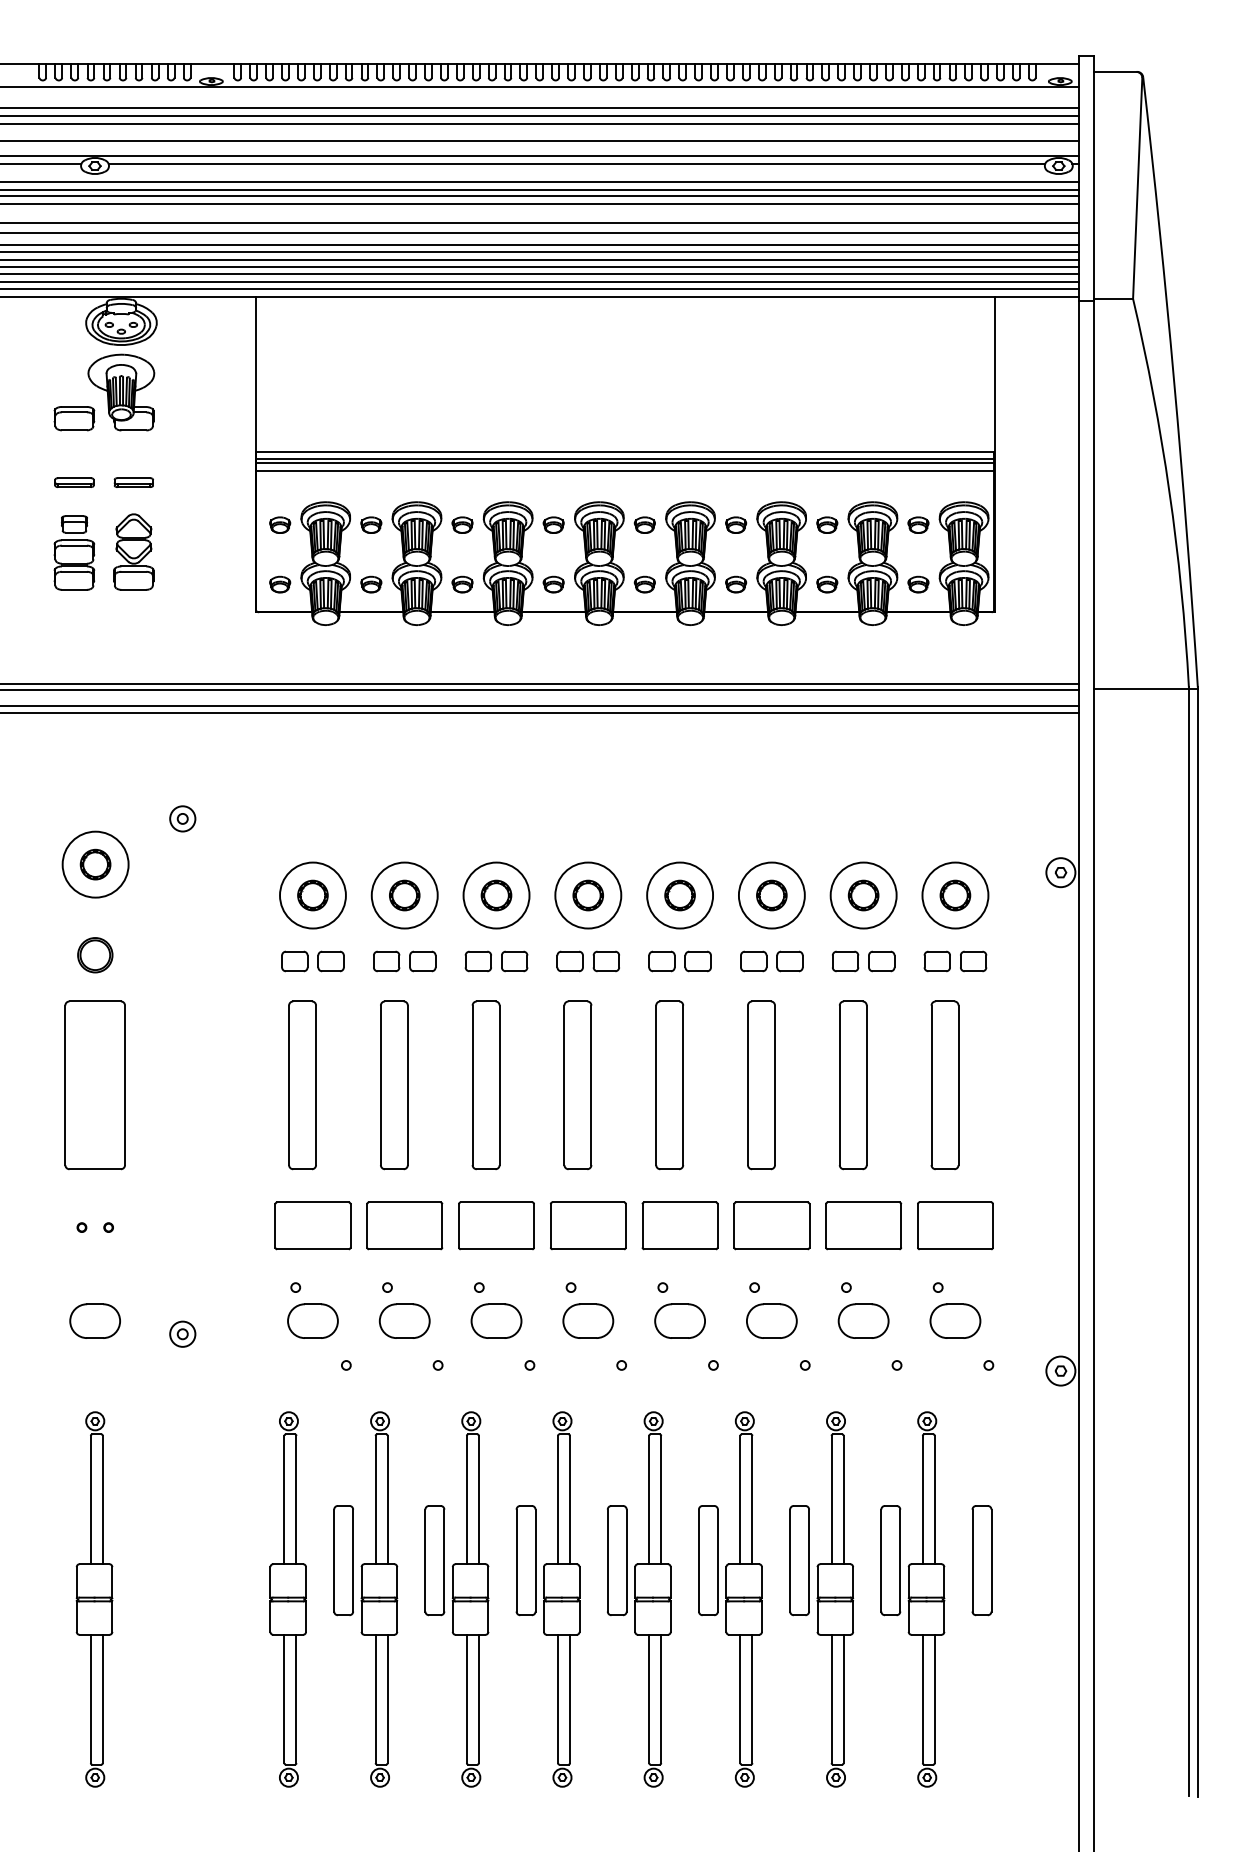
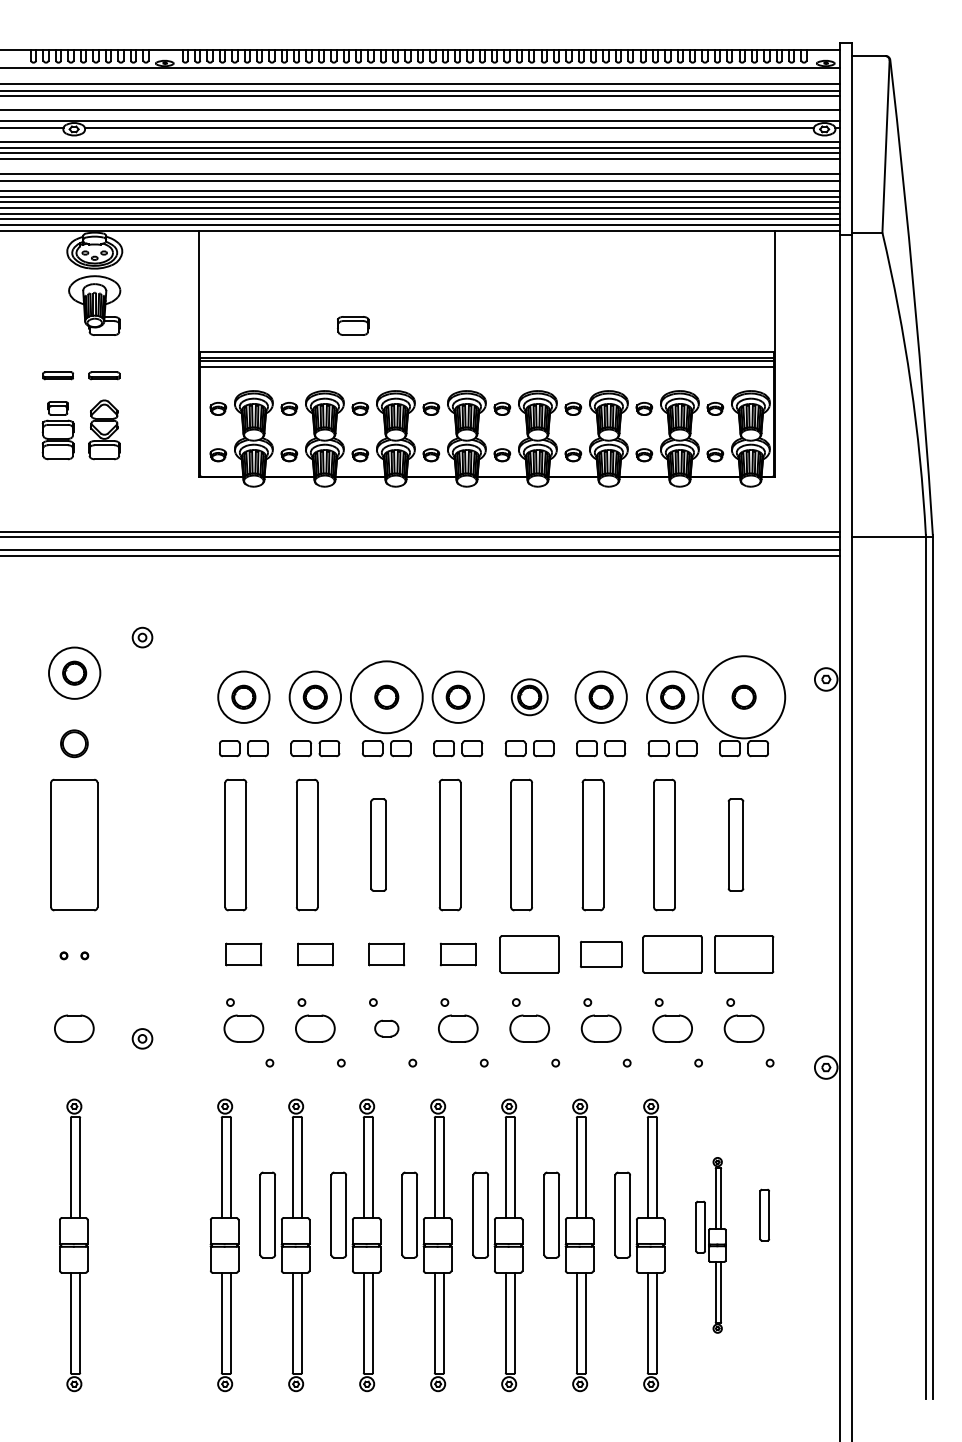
part: (74, 418) -> (353, 325), moved
circle: (496, 895) -> (386, 697), size x1.4
circle: (680, 895) -> (530, 697), size x0.7
circle: (955, 895) -> (744, 697), size x1.6
part: (485, 1085) -> (378, 845), size x0.7
part: (944, 1085) -> (735, 845), size x0.7
part: (312, 1225) -> (243, 954), size x0.6
part: (404, 1225) -> (315, 954), size x0.6
part: (496, 1225) -> (386, 954), size x0.6
part: (587, 1225) -> (457, 954), size x0.6
part: (771, 1225) -> (600, 954), size x0.7
part: (496, 1320) -> (386, 1028), size x0.6
part: (981, 1560) -> (764, 1215), size x0.6
part: (912, 1599) -> (710, 1245), size x0.6

